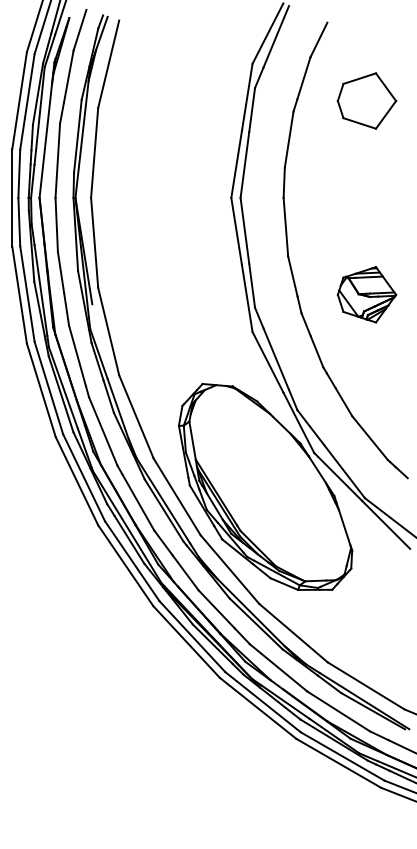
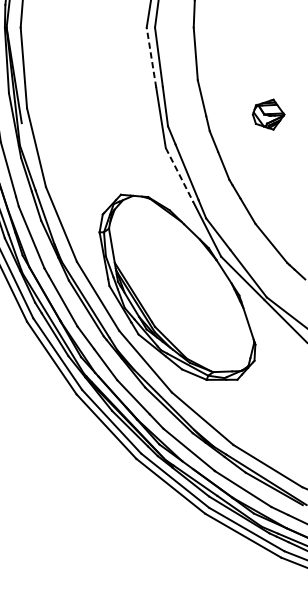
line: (236, 231) -> (151, 57), solid -> dashed
part: (366, 294) -> (268, 114), size x0.6
line: (267, 362) -> (179, 175), solid -> dashed

